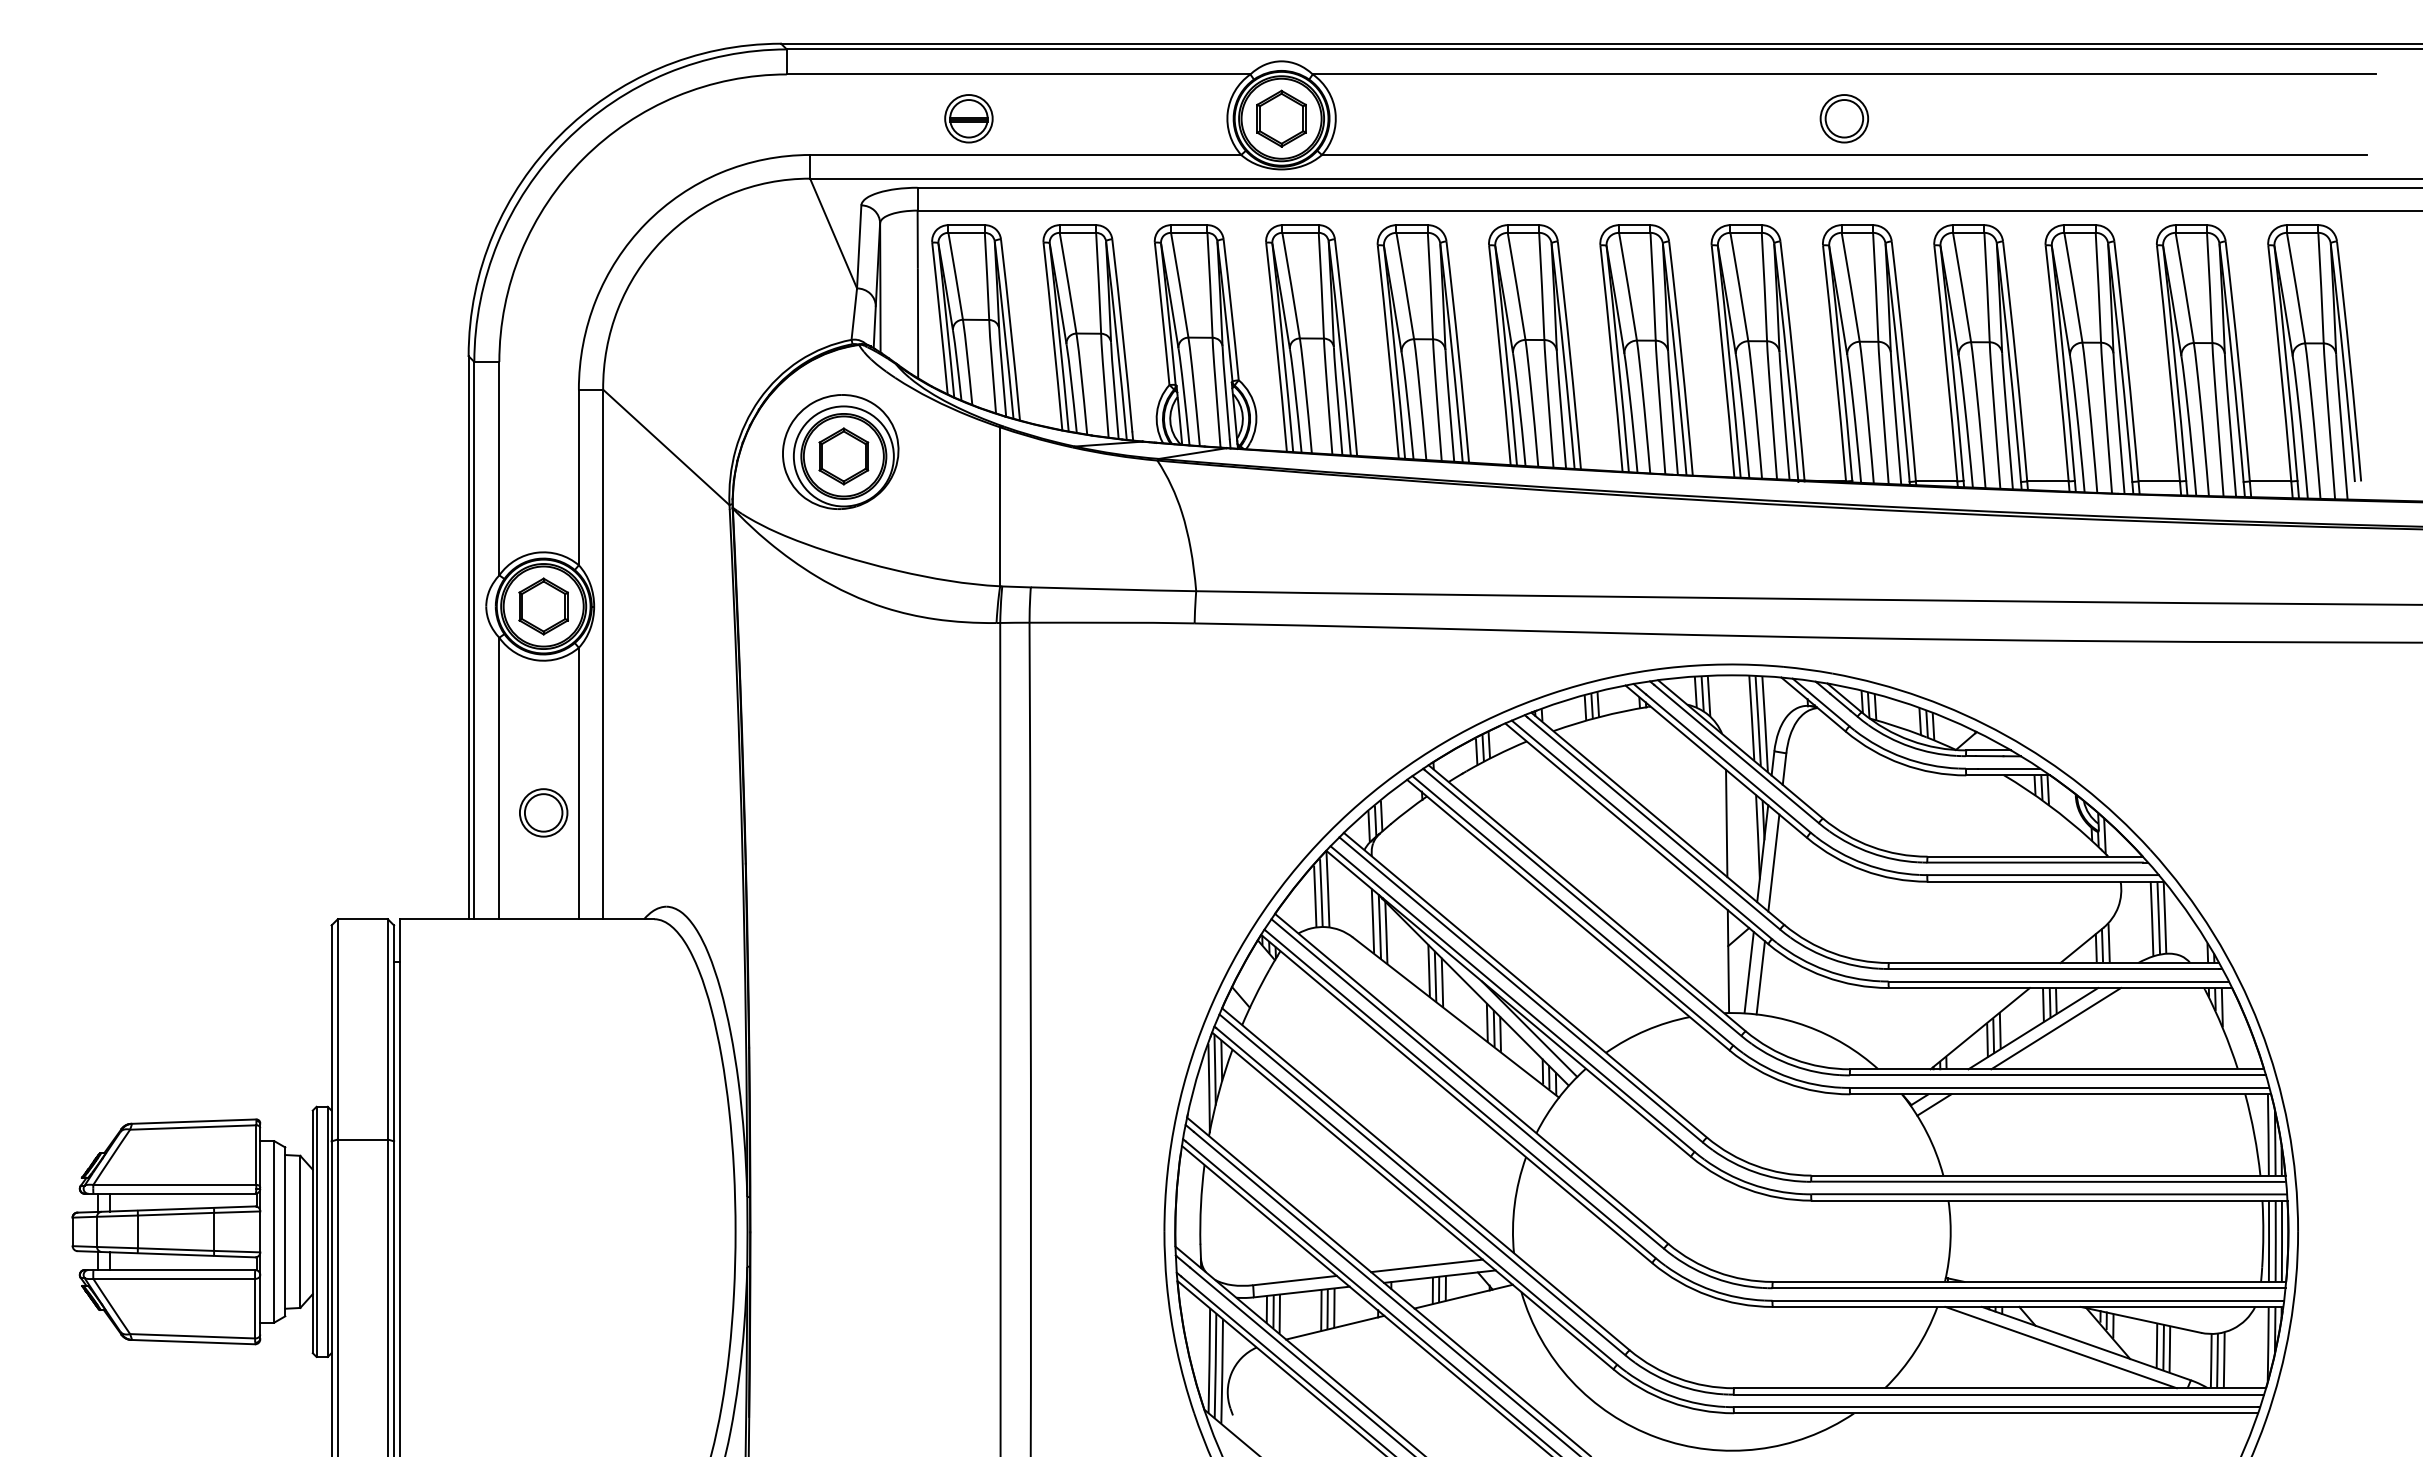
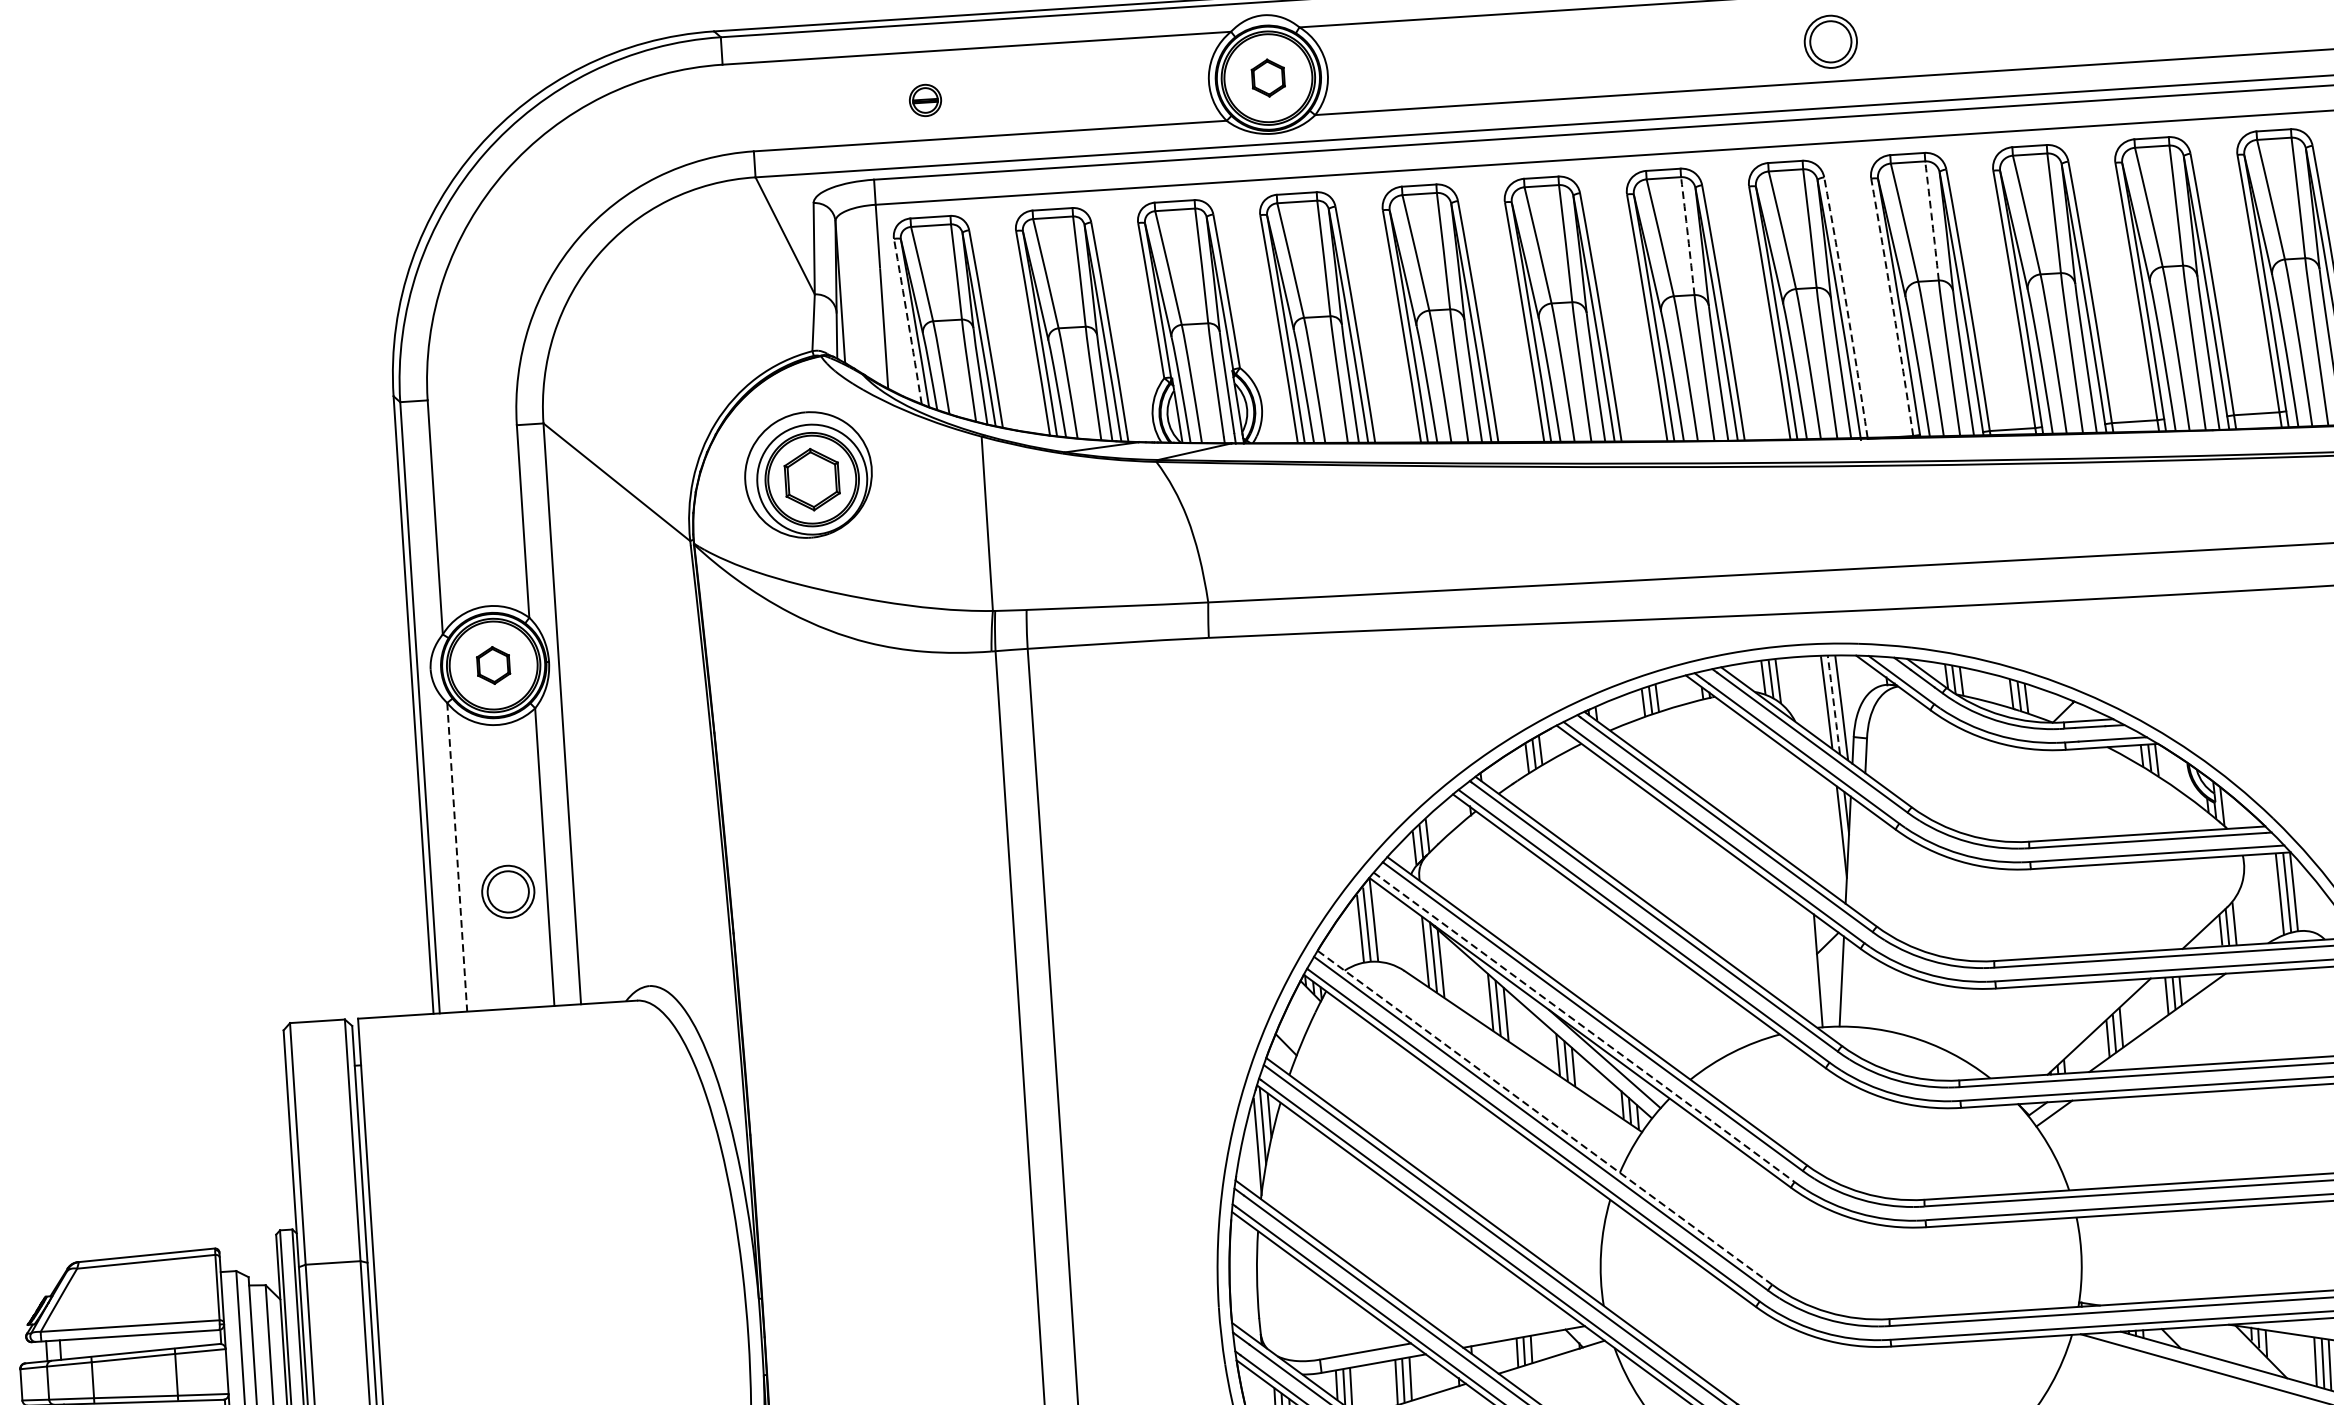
part: (968, 118) -> (924, 100), size x0.6
part: (1281, 118) -> (1268, 77), size x0.6
part: (1844, 118) -> (1830, 41), moved
arc: (1653, 286) -> (1688, 235), solid -> dashed
arc: (1875, 287) -> (1931, 221), solid -> dashed
arc: (940, 318) -> (908, 321), solid -> dashed
arc: (1793, 360) -> (1847, 307), solid -> dashed
arc: (1835, 363) -> (1893, 307), solid -> dashed
part: (543, 606) -> (493, 665), size x0.6
arc: (1758, 721) -> (1834, 705), solid -> dashed
line: (499, 778) -> (457, 857), solid -> dashed
line: (1726, 823) -> (1806, 819), removed
line: (1773, 862) -> (1860, 859), removed
line: (1760, 977) -> (1854, 986), removed
line: (1512, 999) -> (1584, 1027), solid -> dashed
line: (2056, 1028) -> (2182, 1021), removed
line: (1471, 1078) -> (1544, 1117), solid -> dashed
line: (1426, 1265) -> (1508, 1325), removed

